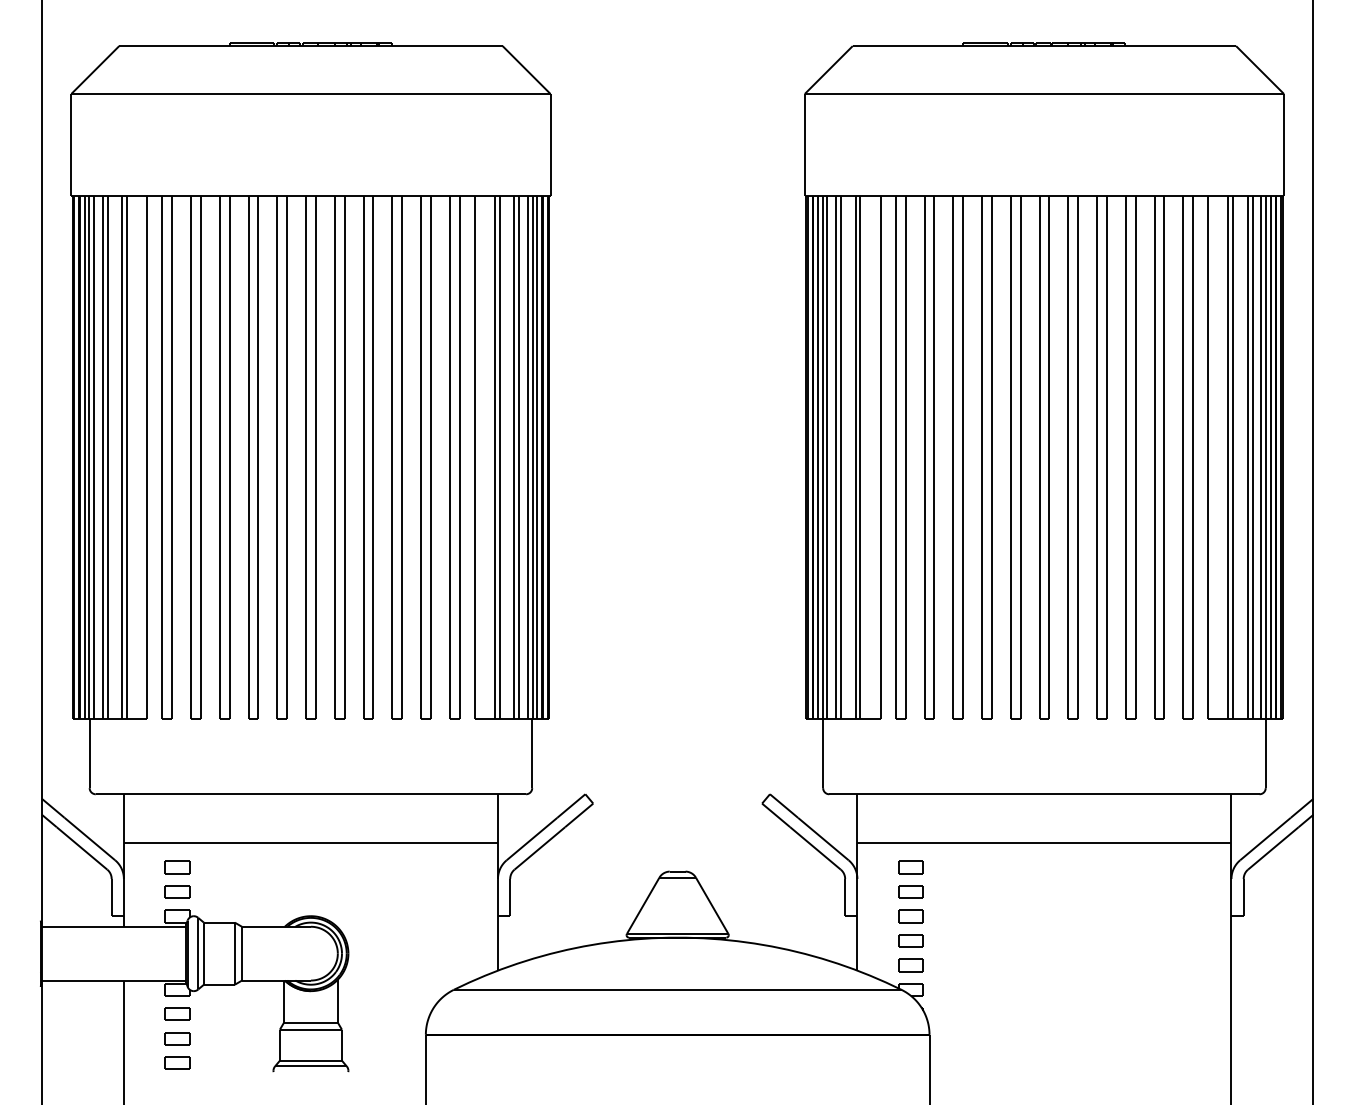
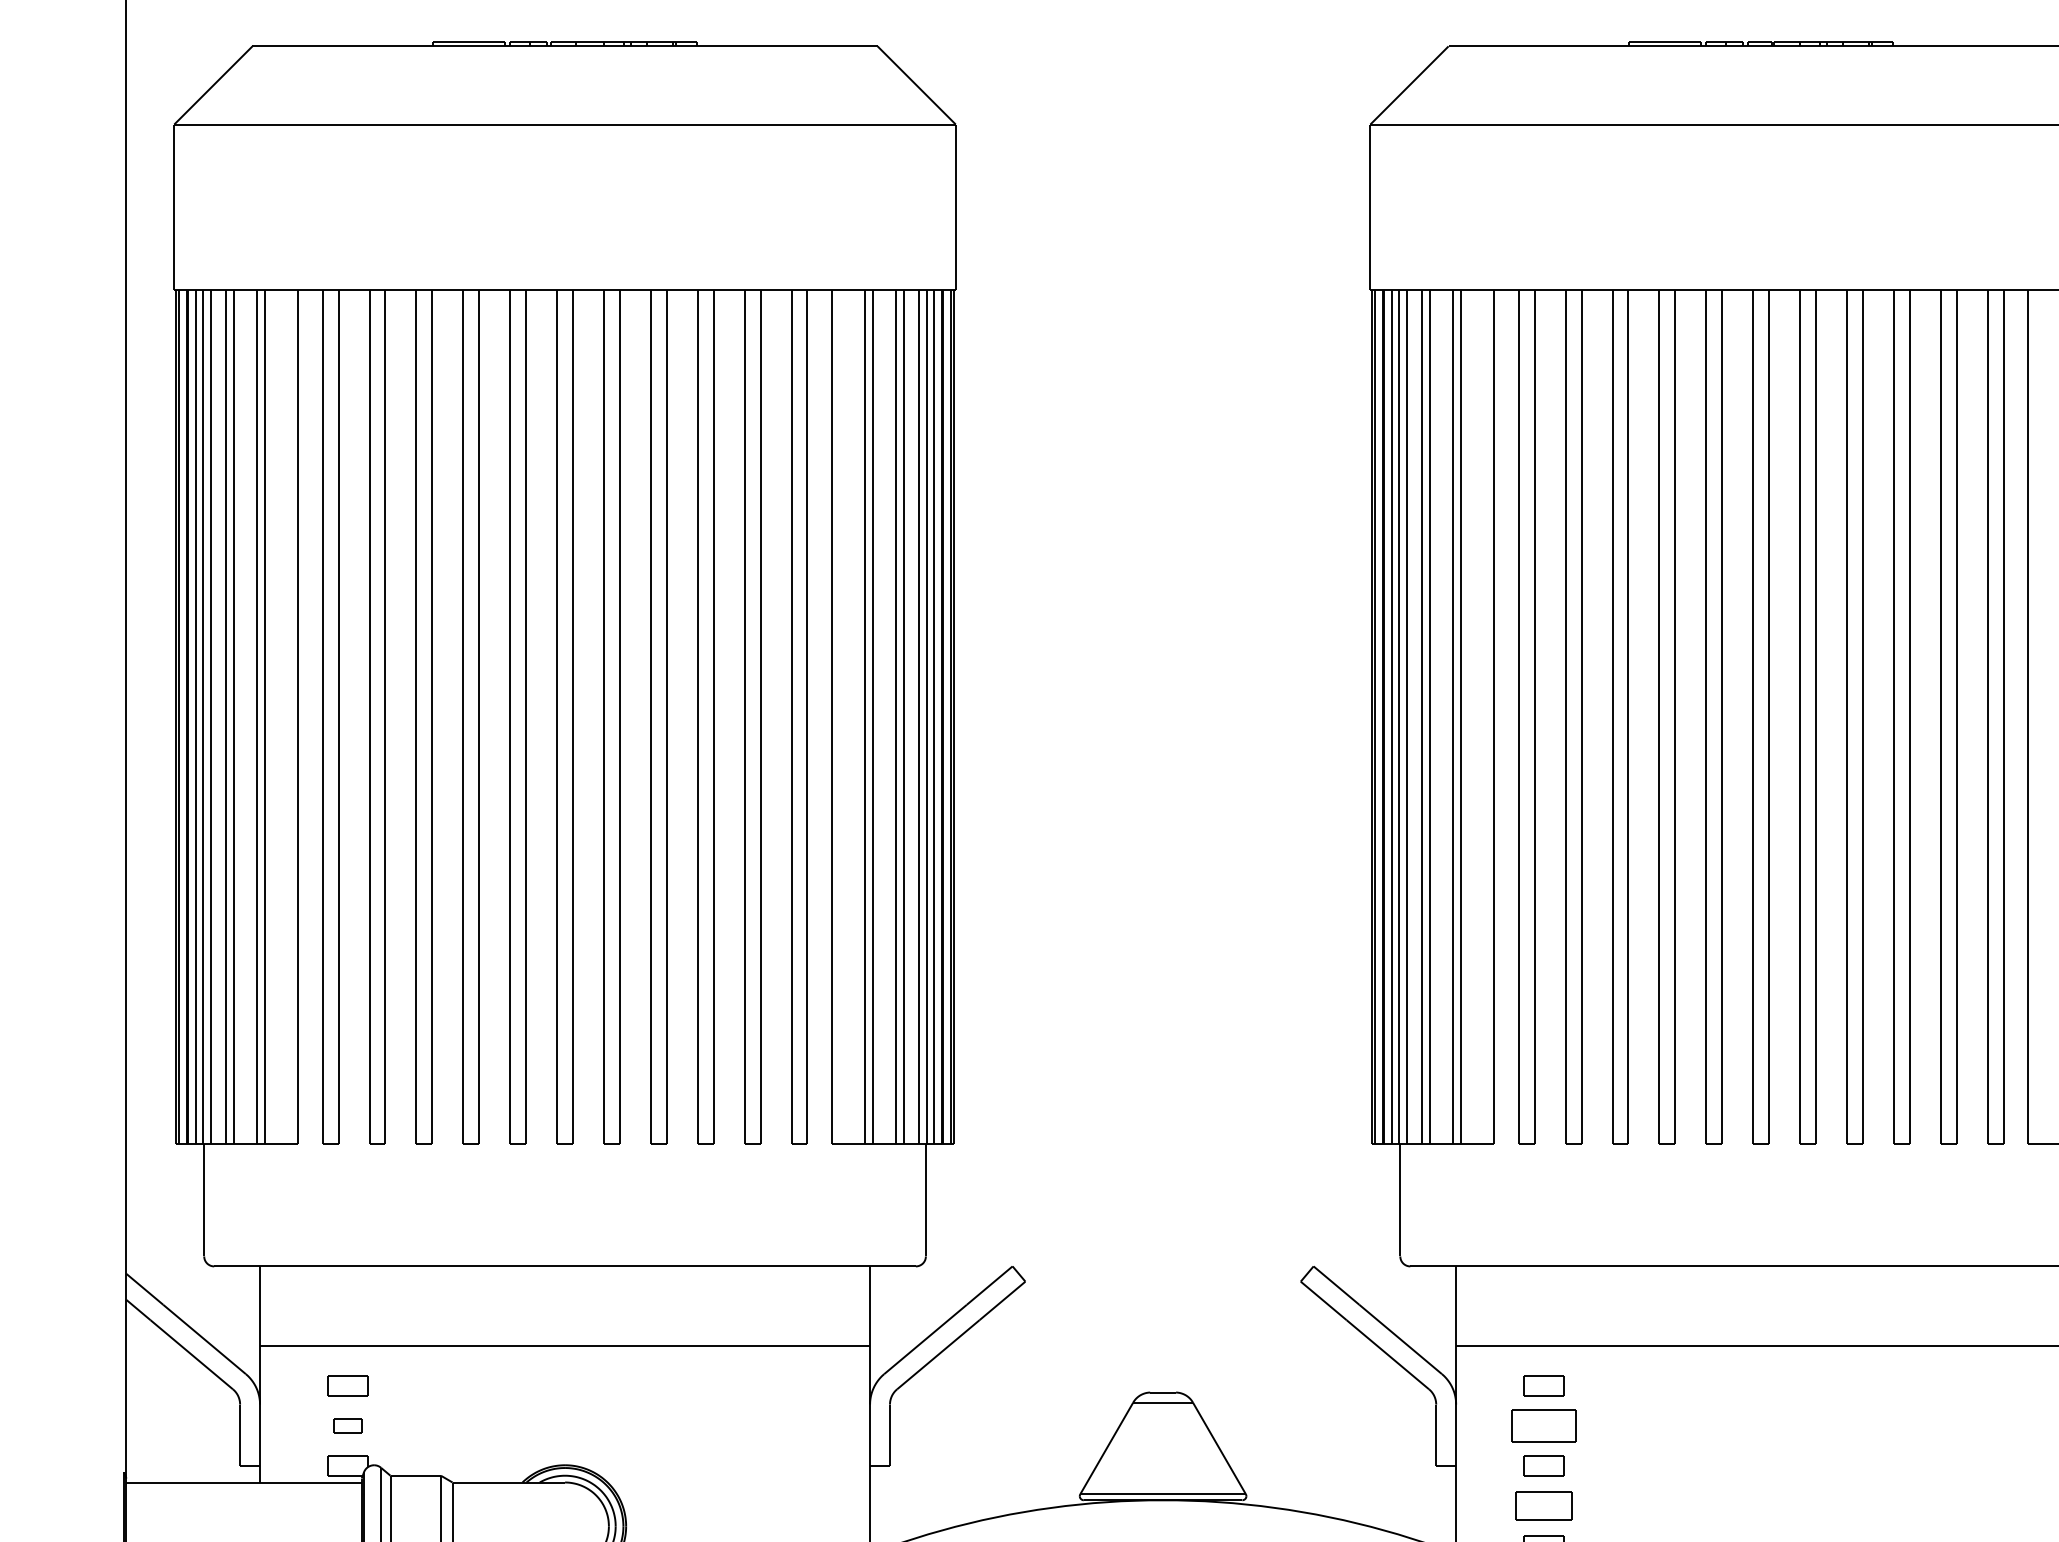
part: (177, 891) -> (347, 1424), size x0.7
part: (910, 891) -> (1542, 1424), size x1.6
part: (910, 940) -> (1542, 1504), size x1.4

